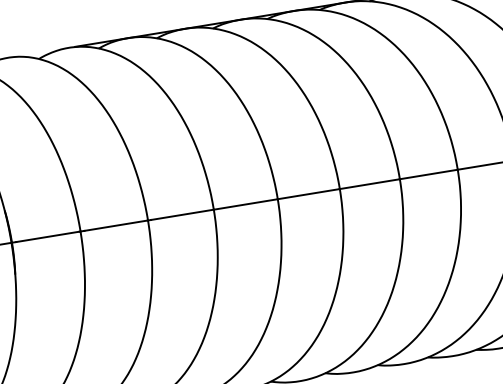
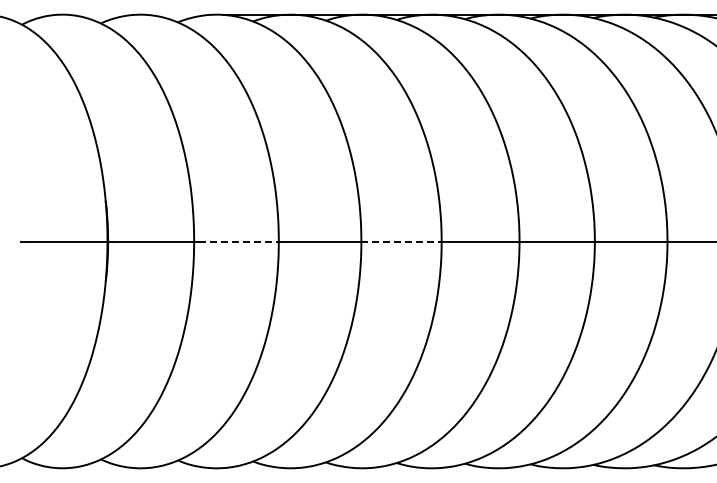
line: (245, 204) -> (401, 241), solid -> dashed
line: (115, 225) -> (238, 241), solid -> dashed

